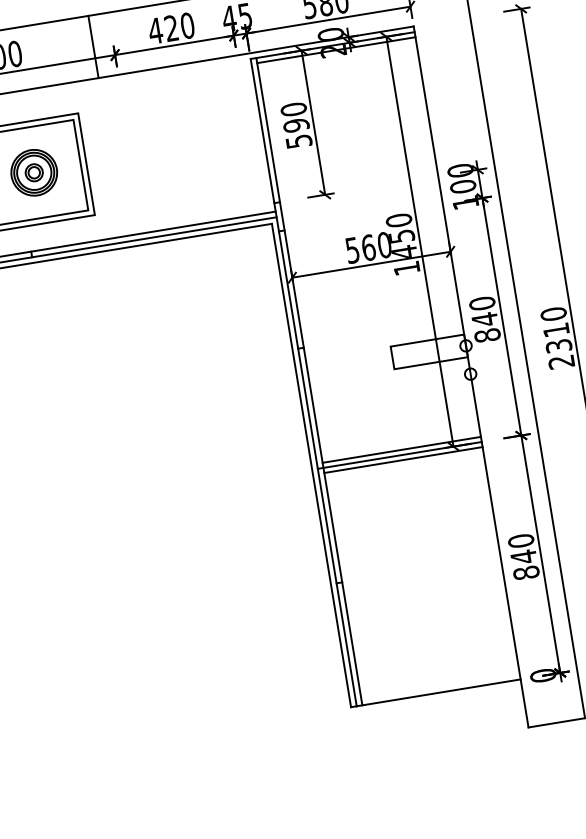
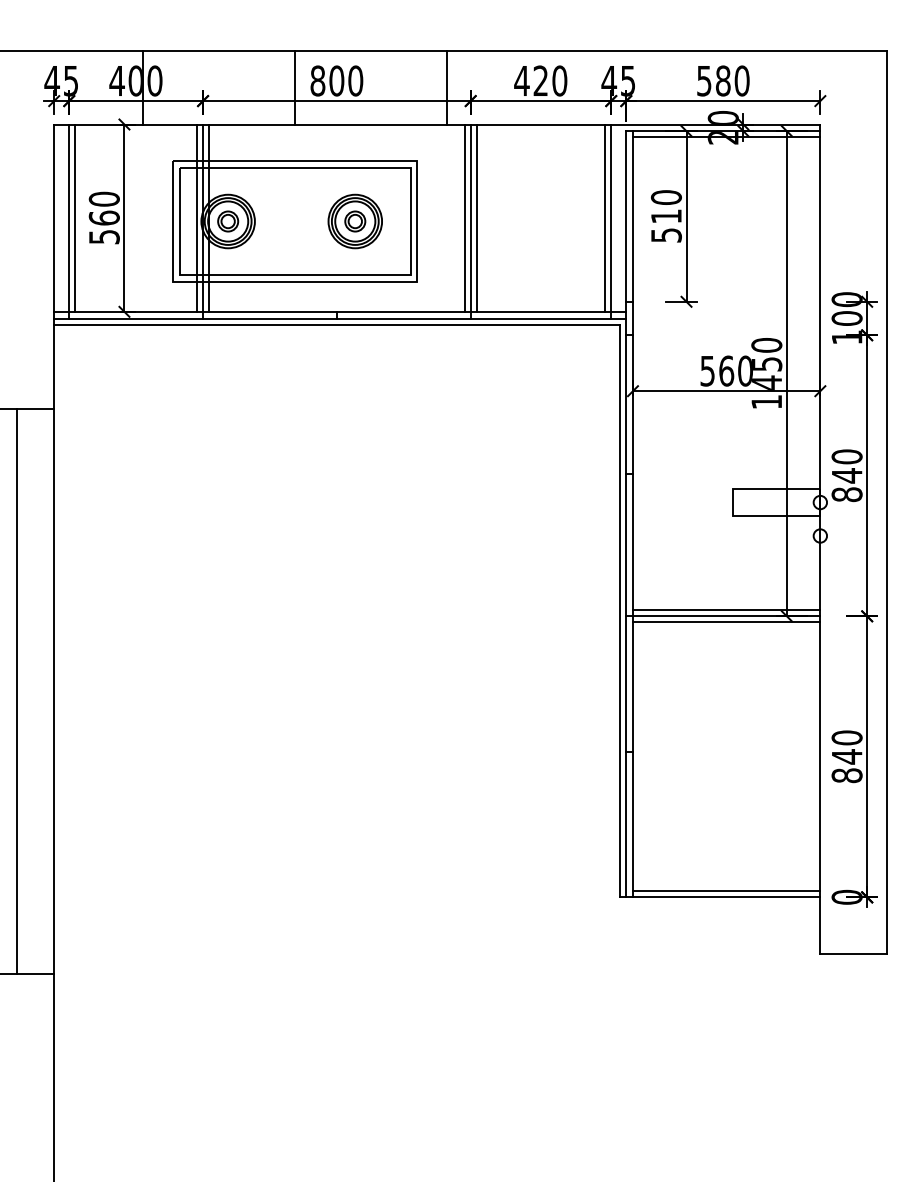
text: (295, 125) -> (665, 216), 590 -> 510
line: (245, 134) -> (605, 217), added
line: (250, 137) -> (611, 221), added
line: (136, 152) -> (476, 217), added
line: (125, 154) -> (464, 217), added
line: (131, 156) -> (470, 221), added
line: (440, 687) -> (726, 891), added

